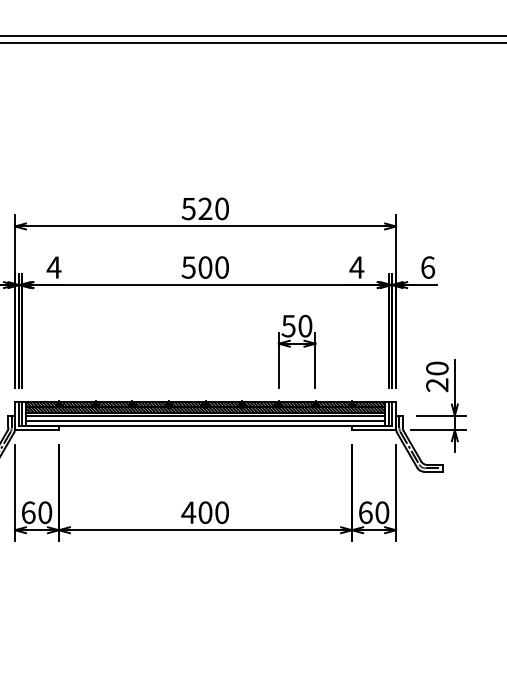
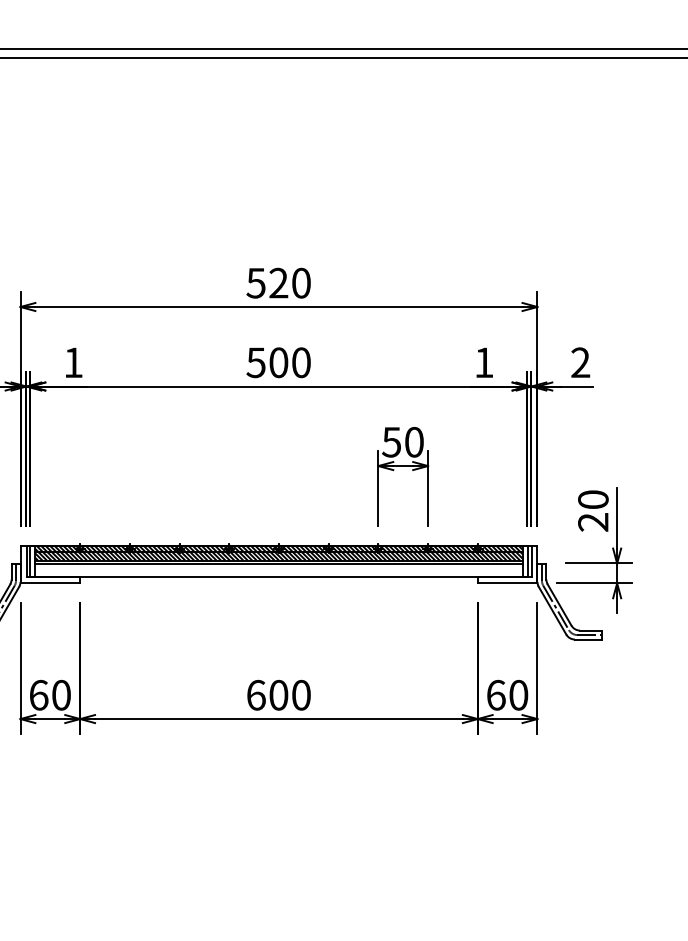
text: (53, 267) -> (72, 362), 4 -> 1
text: (356, 267) -> (483, 362), 4 -> 1
text: (428, 267) -> (581, 362), 6 -> 2
line: (205, 421) -> (278, 571), removed
text: (188, 512) -> (255, 695), 400 -> 600

